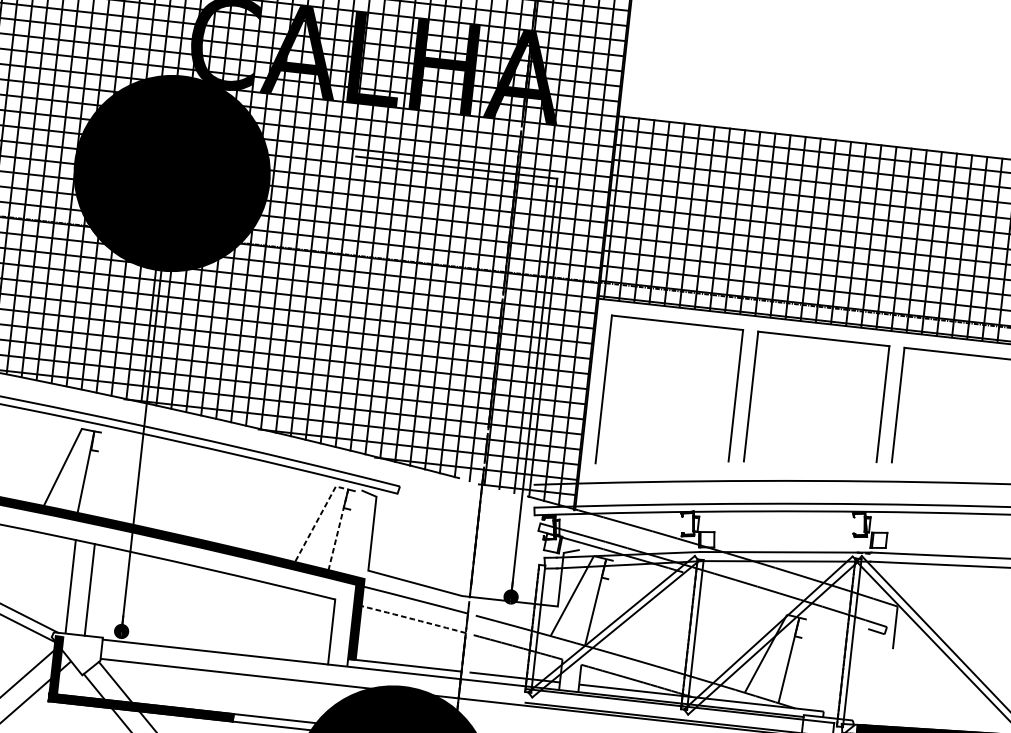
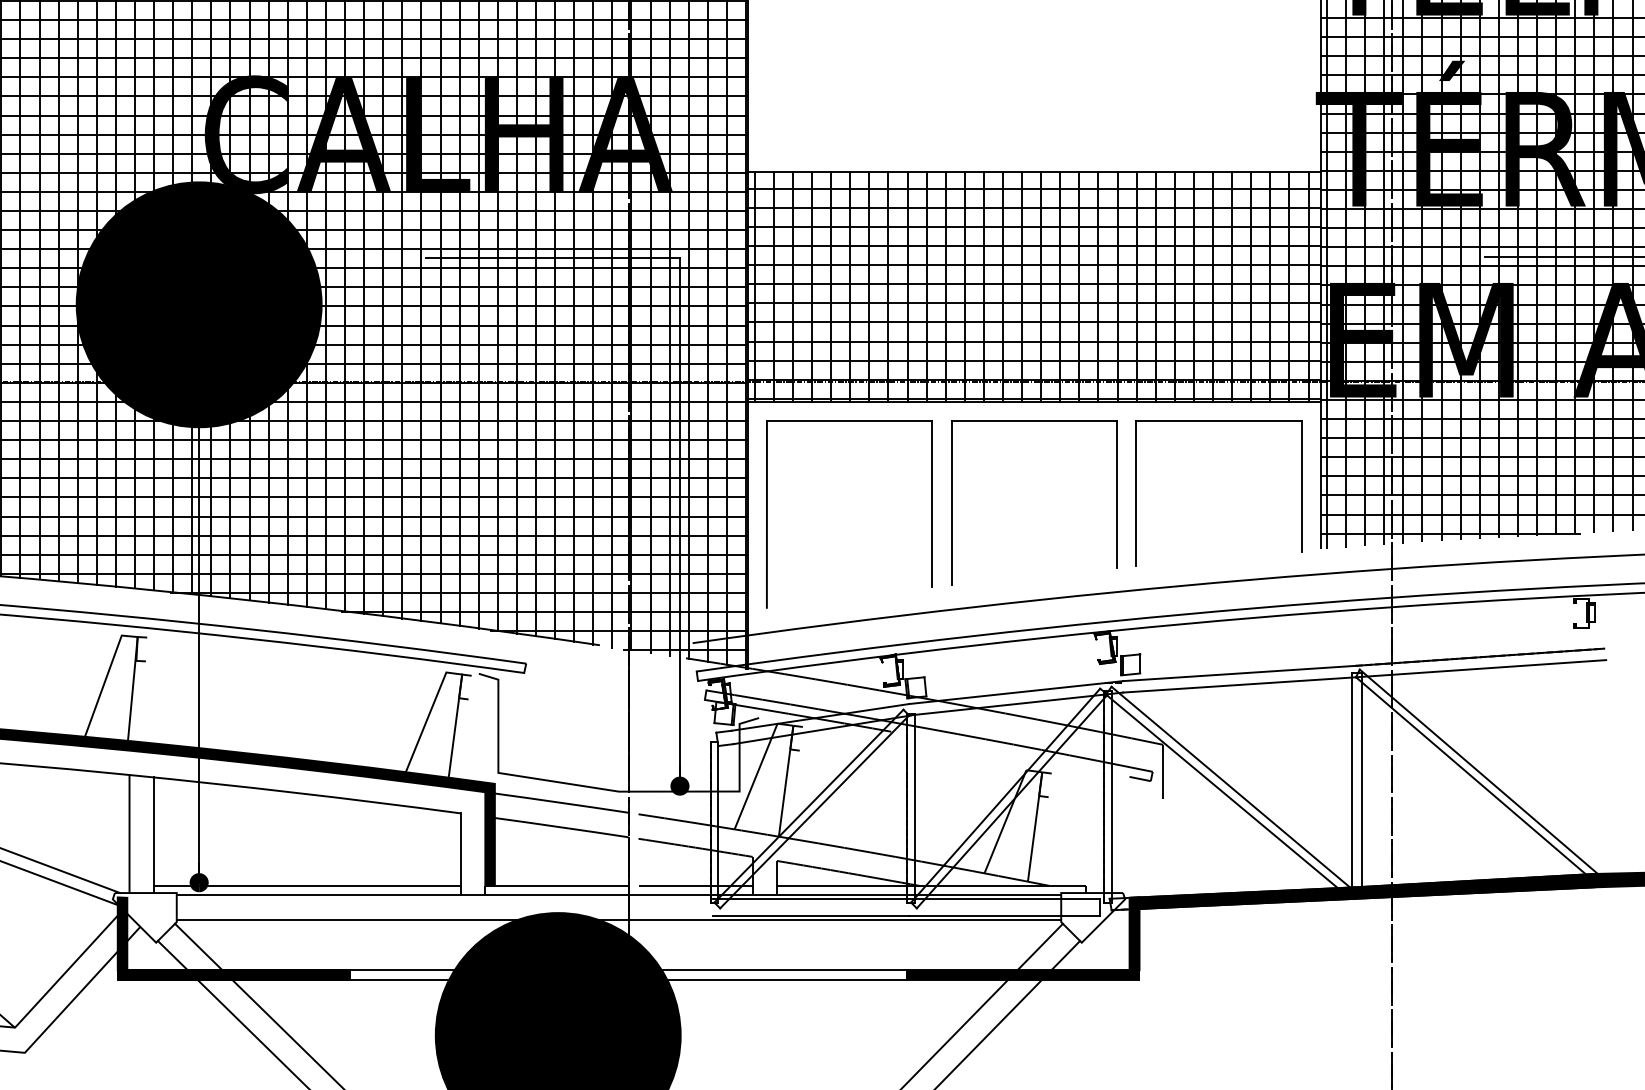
line: (340, 487) -> (452, 673), dashed -> solid
arc: (413, 619) -> (561, 827), dashed -> solid
line: (207, 643) -> (307, 885), added

